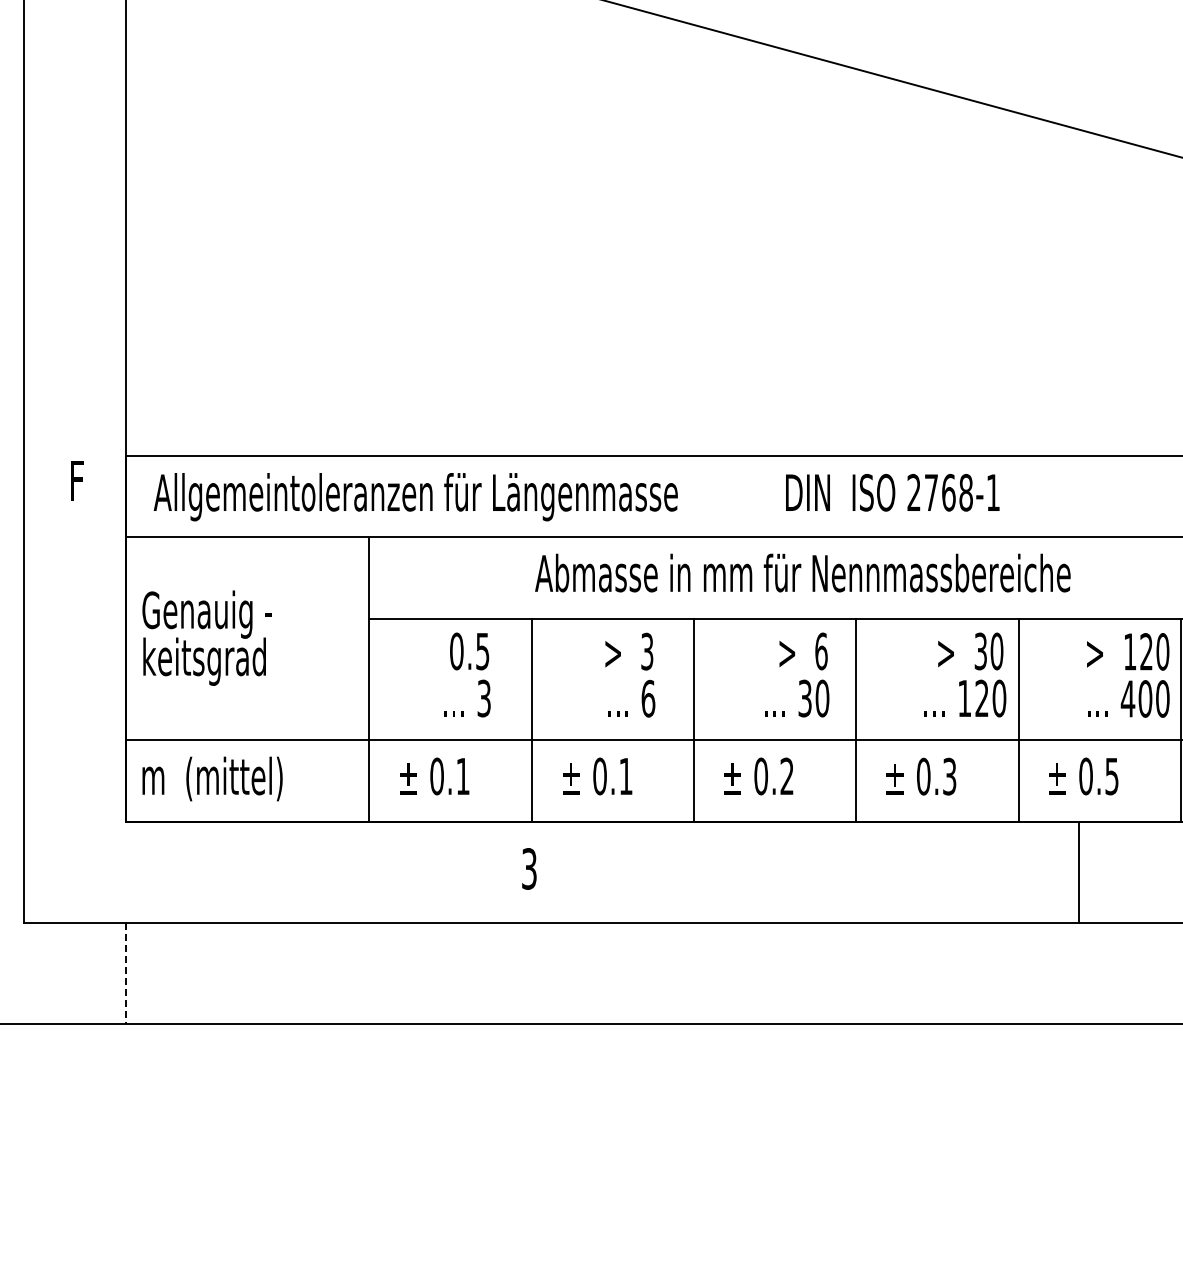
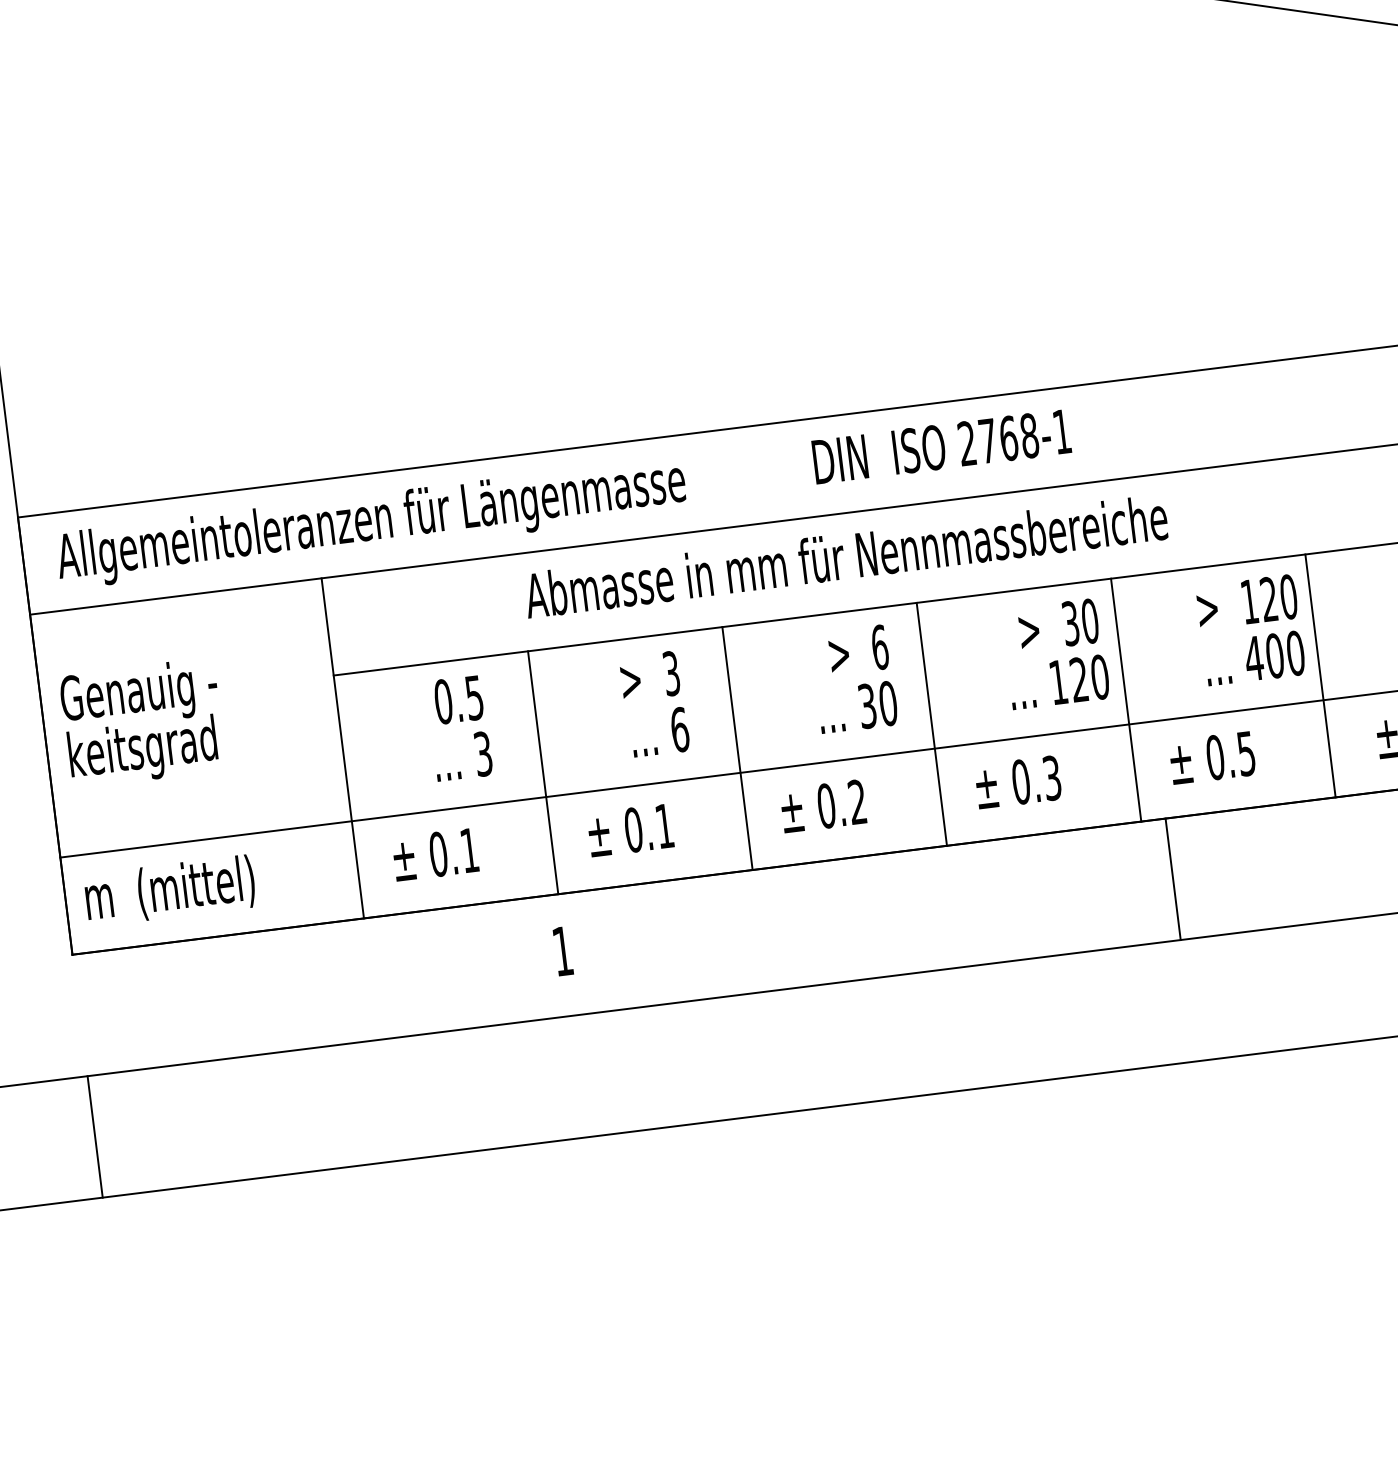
text: (529, 868) -> (562, 950), 3 -> 1
line: (1078, 871) -> (1172, 878), moved
line: (125, 973) -> (94, 1136), dashed -> solid

